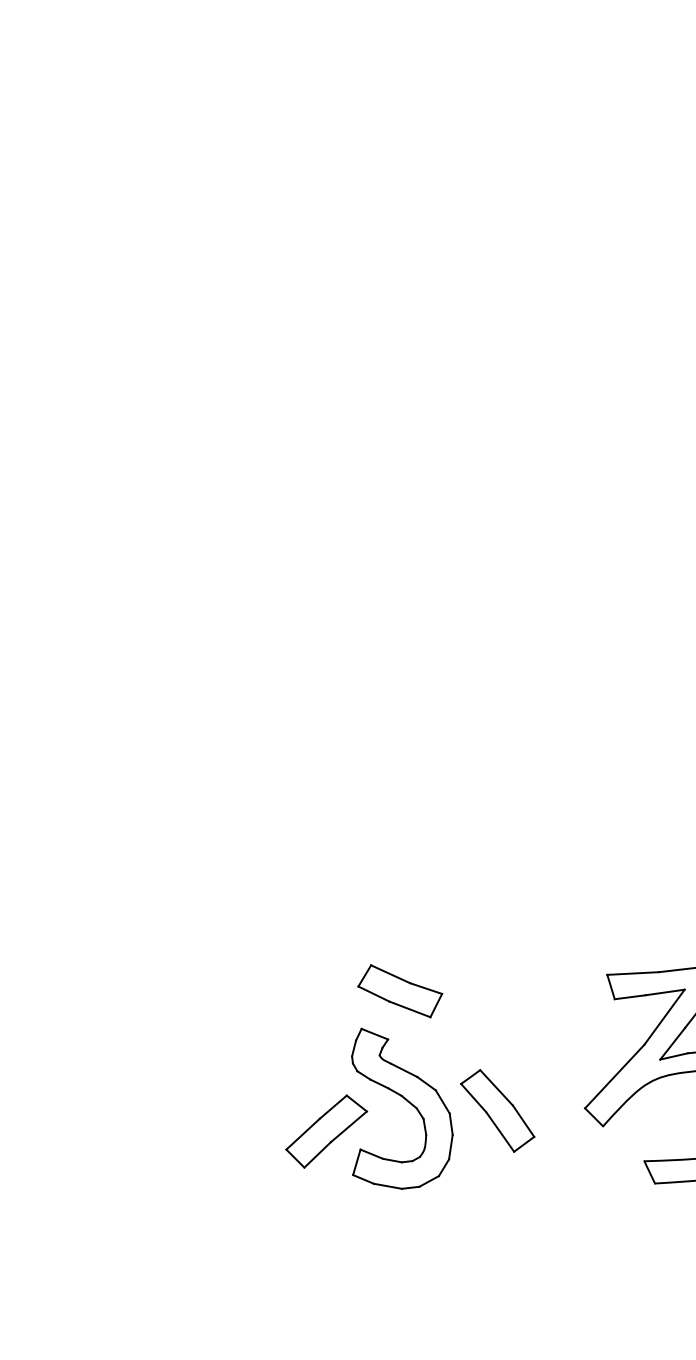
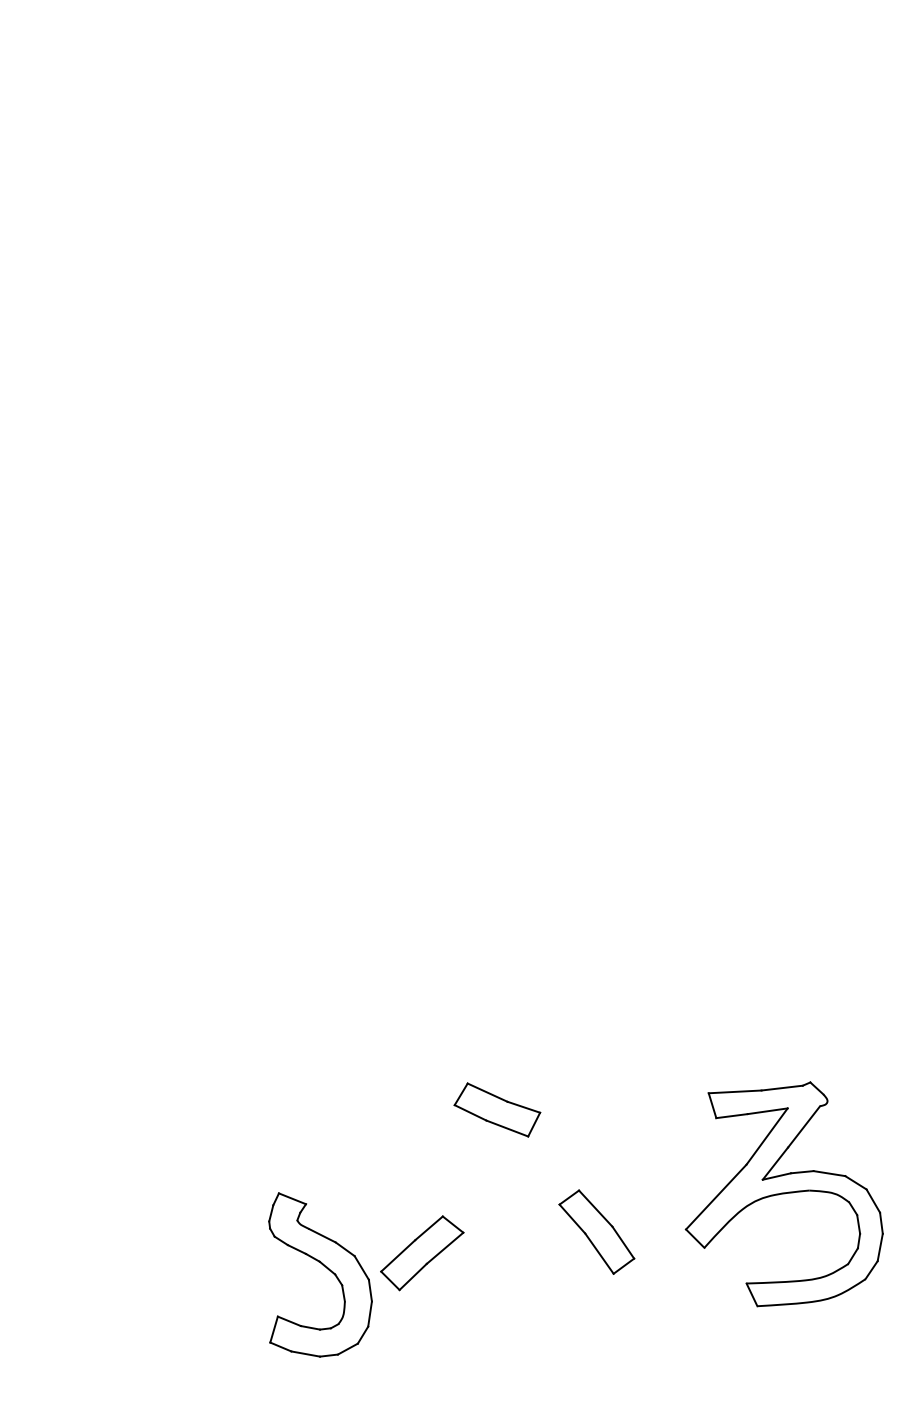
part: (408, 1102) -> (326, 1268), moved

